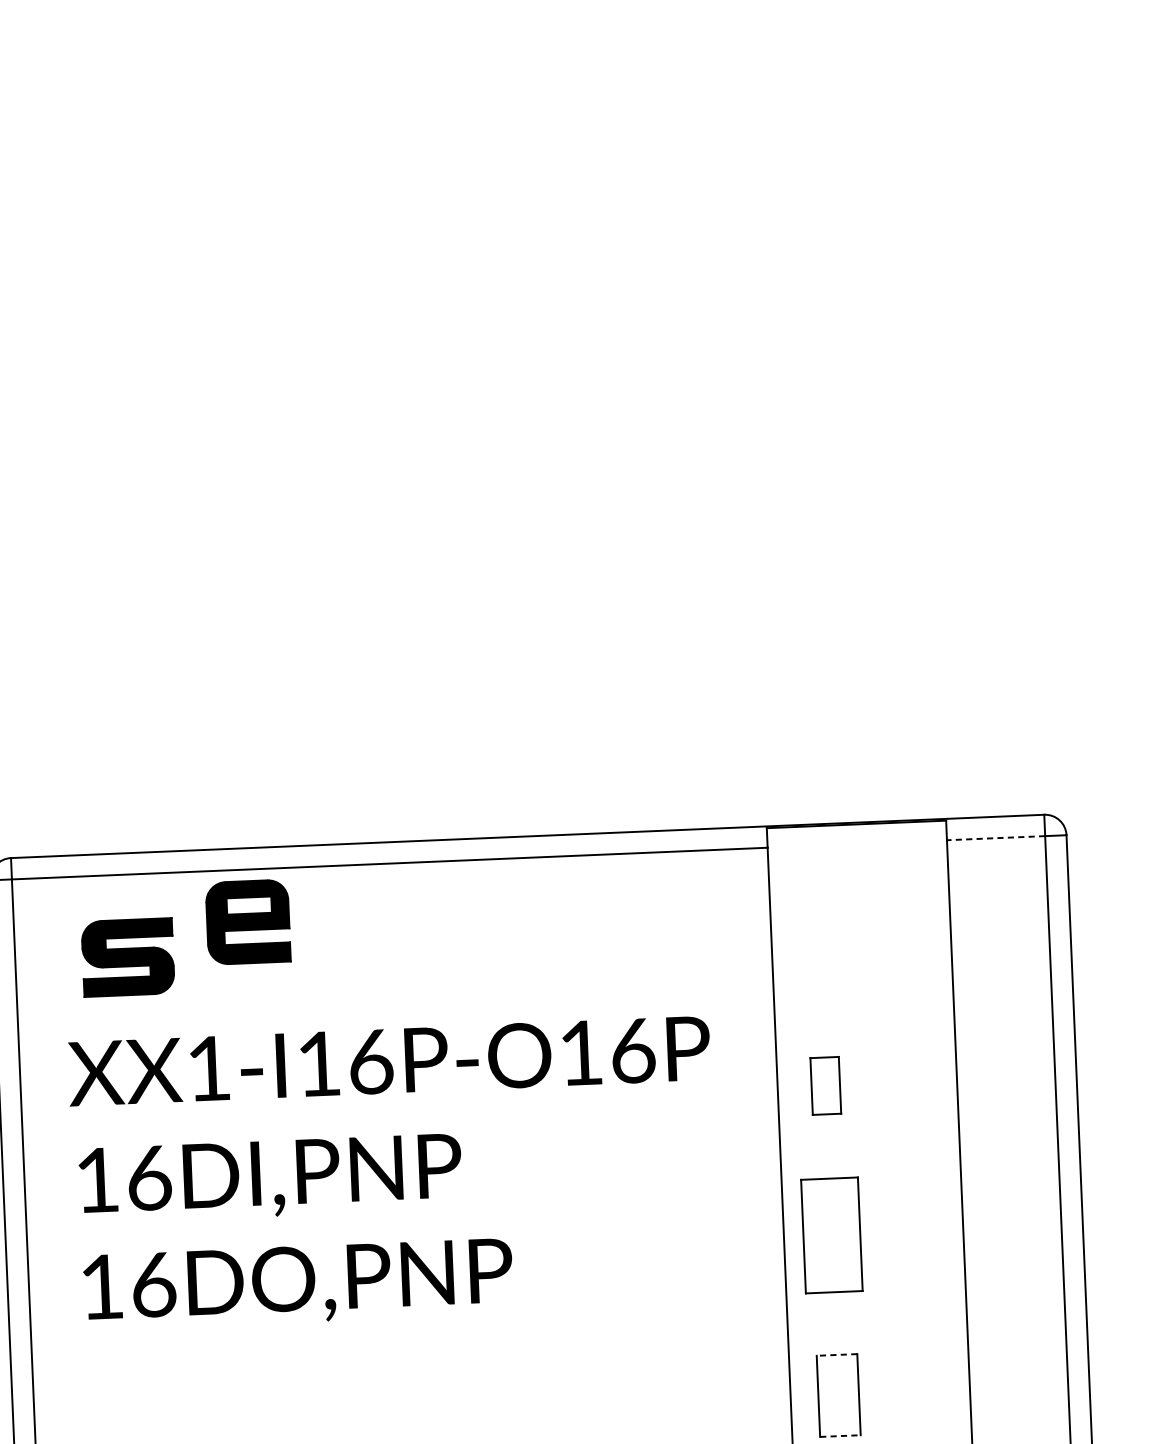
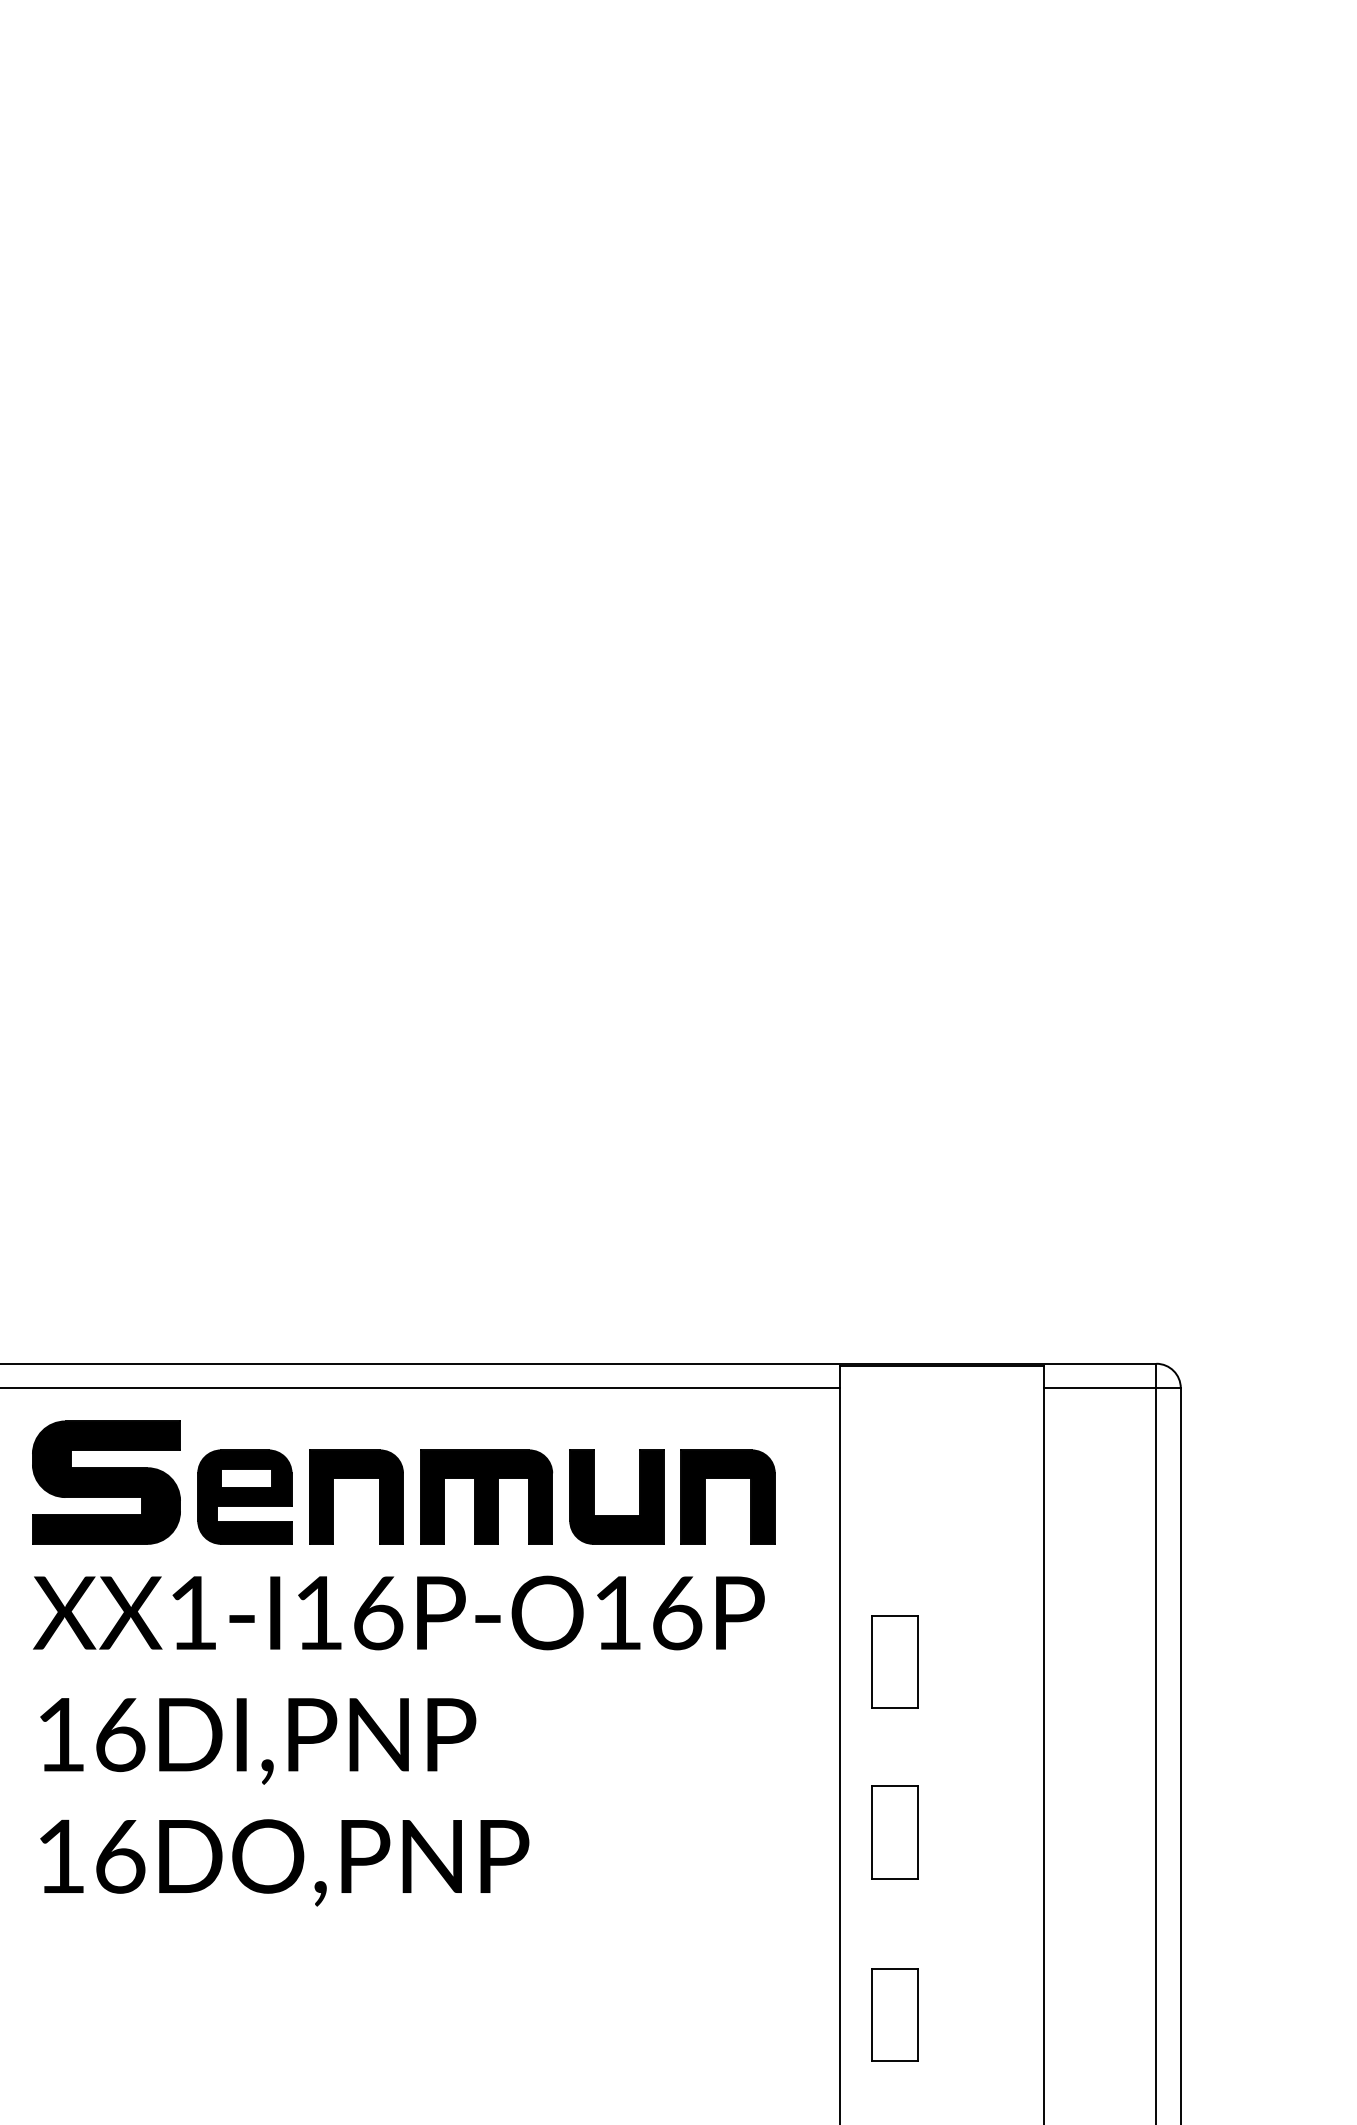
line: (995, 838) -> (1099, 1388), dashed -> solid
part: (247, 921) -> (244, 1496), moved
part: (510, 953) -> (542, 1496), added
part: (128, 957) -> (106, 1482), size x1.43
part: (825, 1085) -> (894, 1661), size x1.43
part: (831, 1235) -> (894, 1832), size x0.71
line: (836, 1354) -> (894, 1968), dashed -> solid
line: (841, 1436) -> (895, 2061), dashed -> solid

